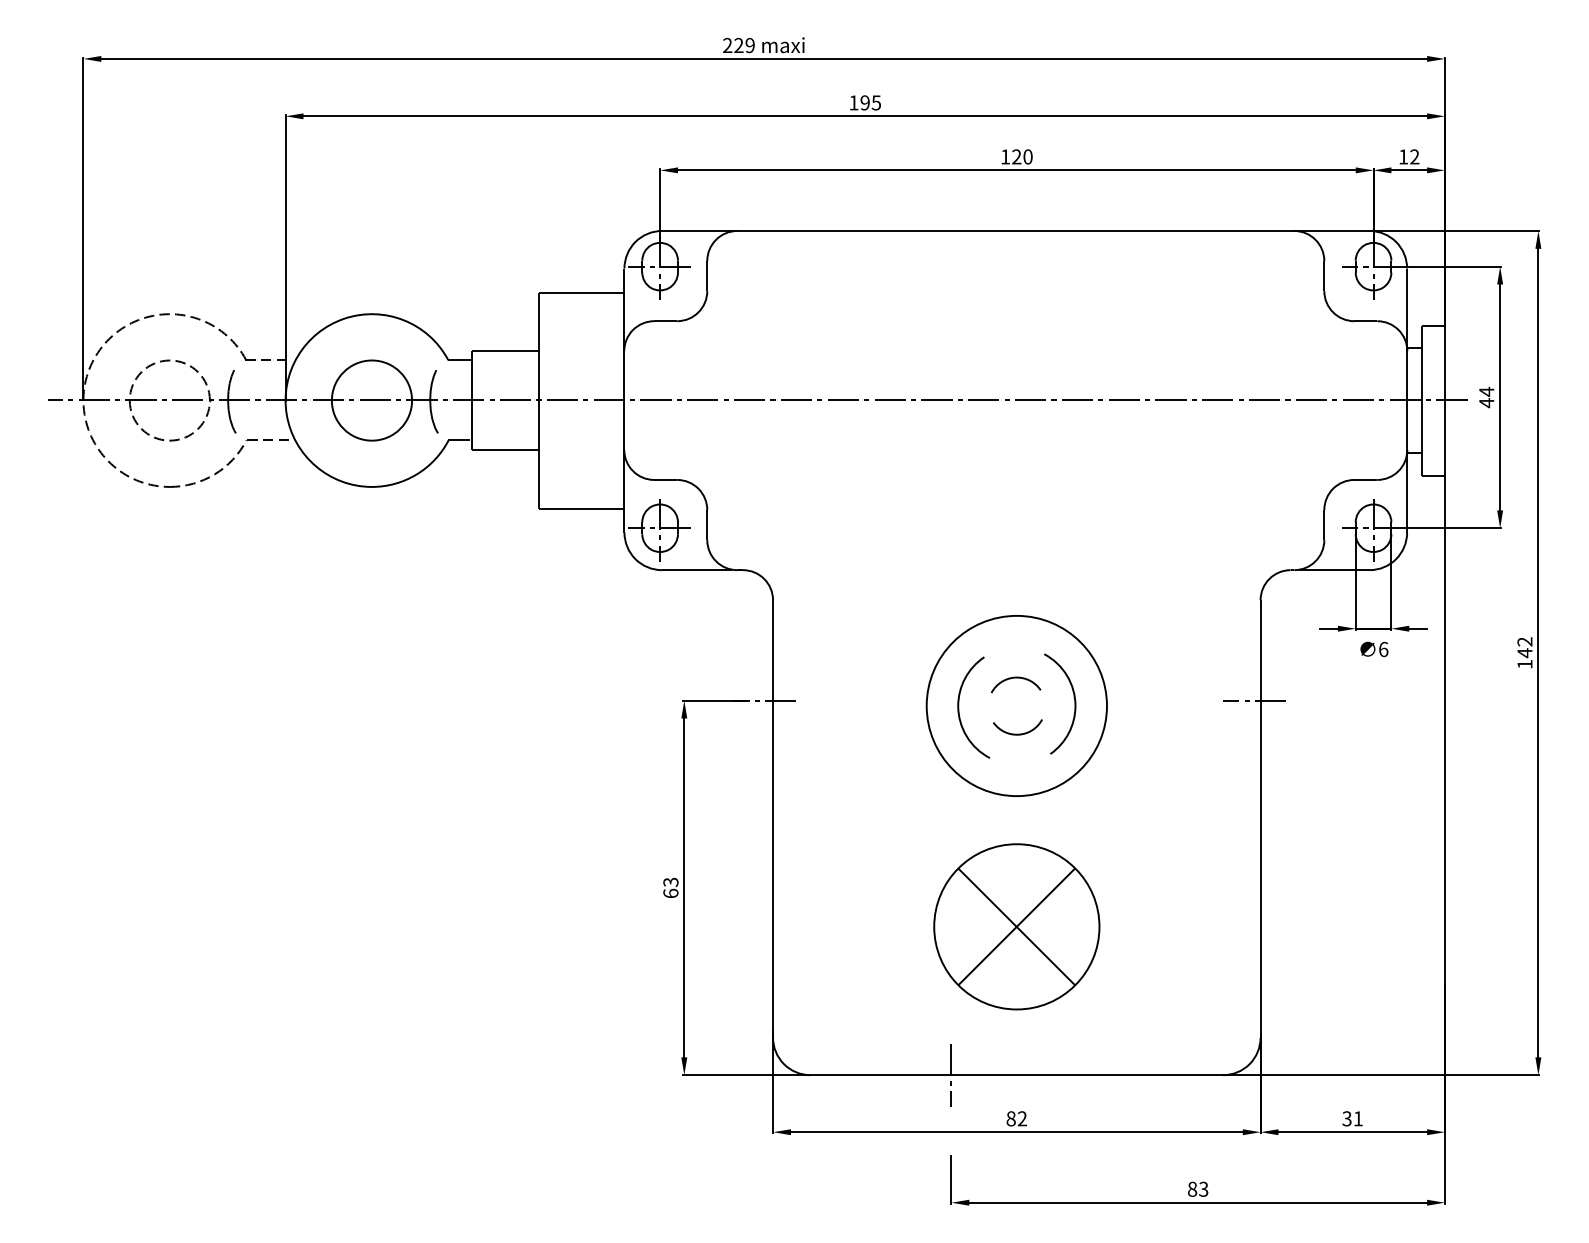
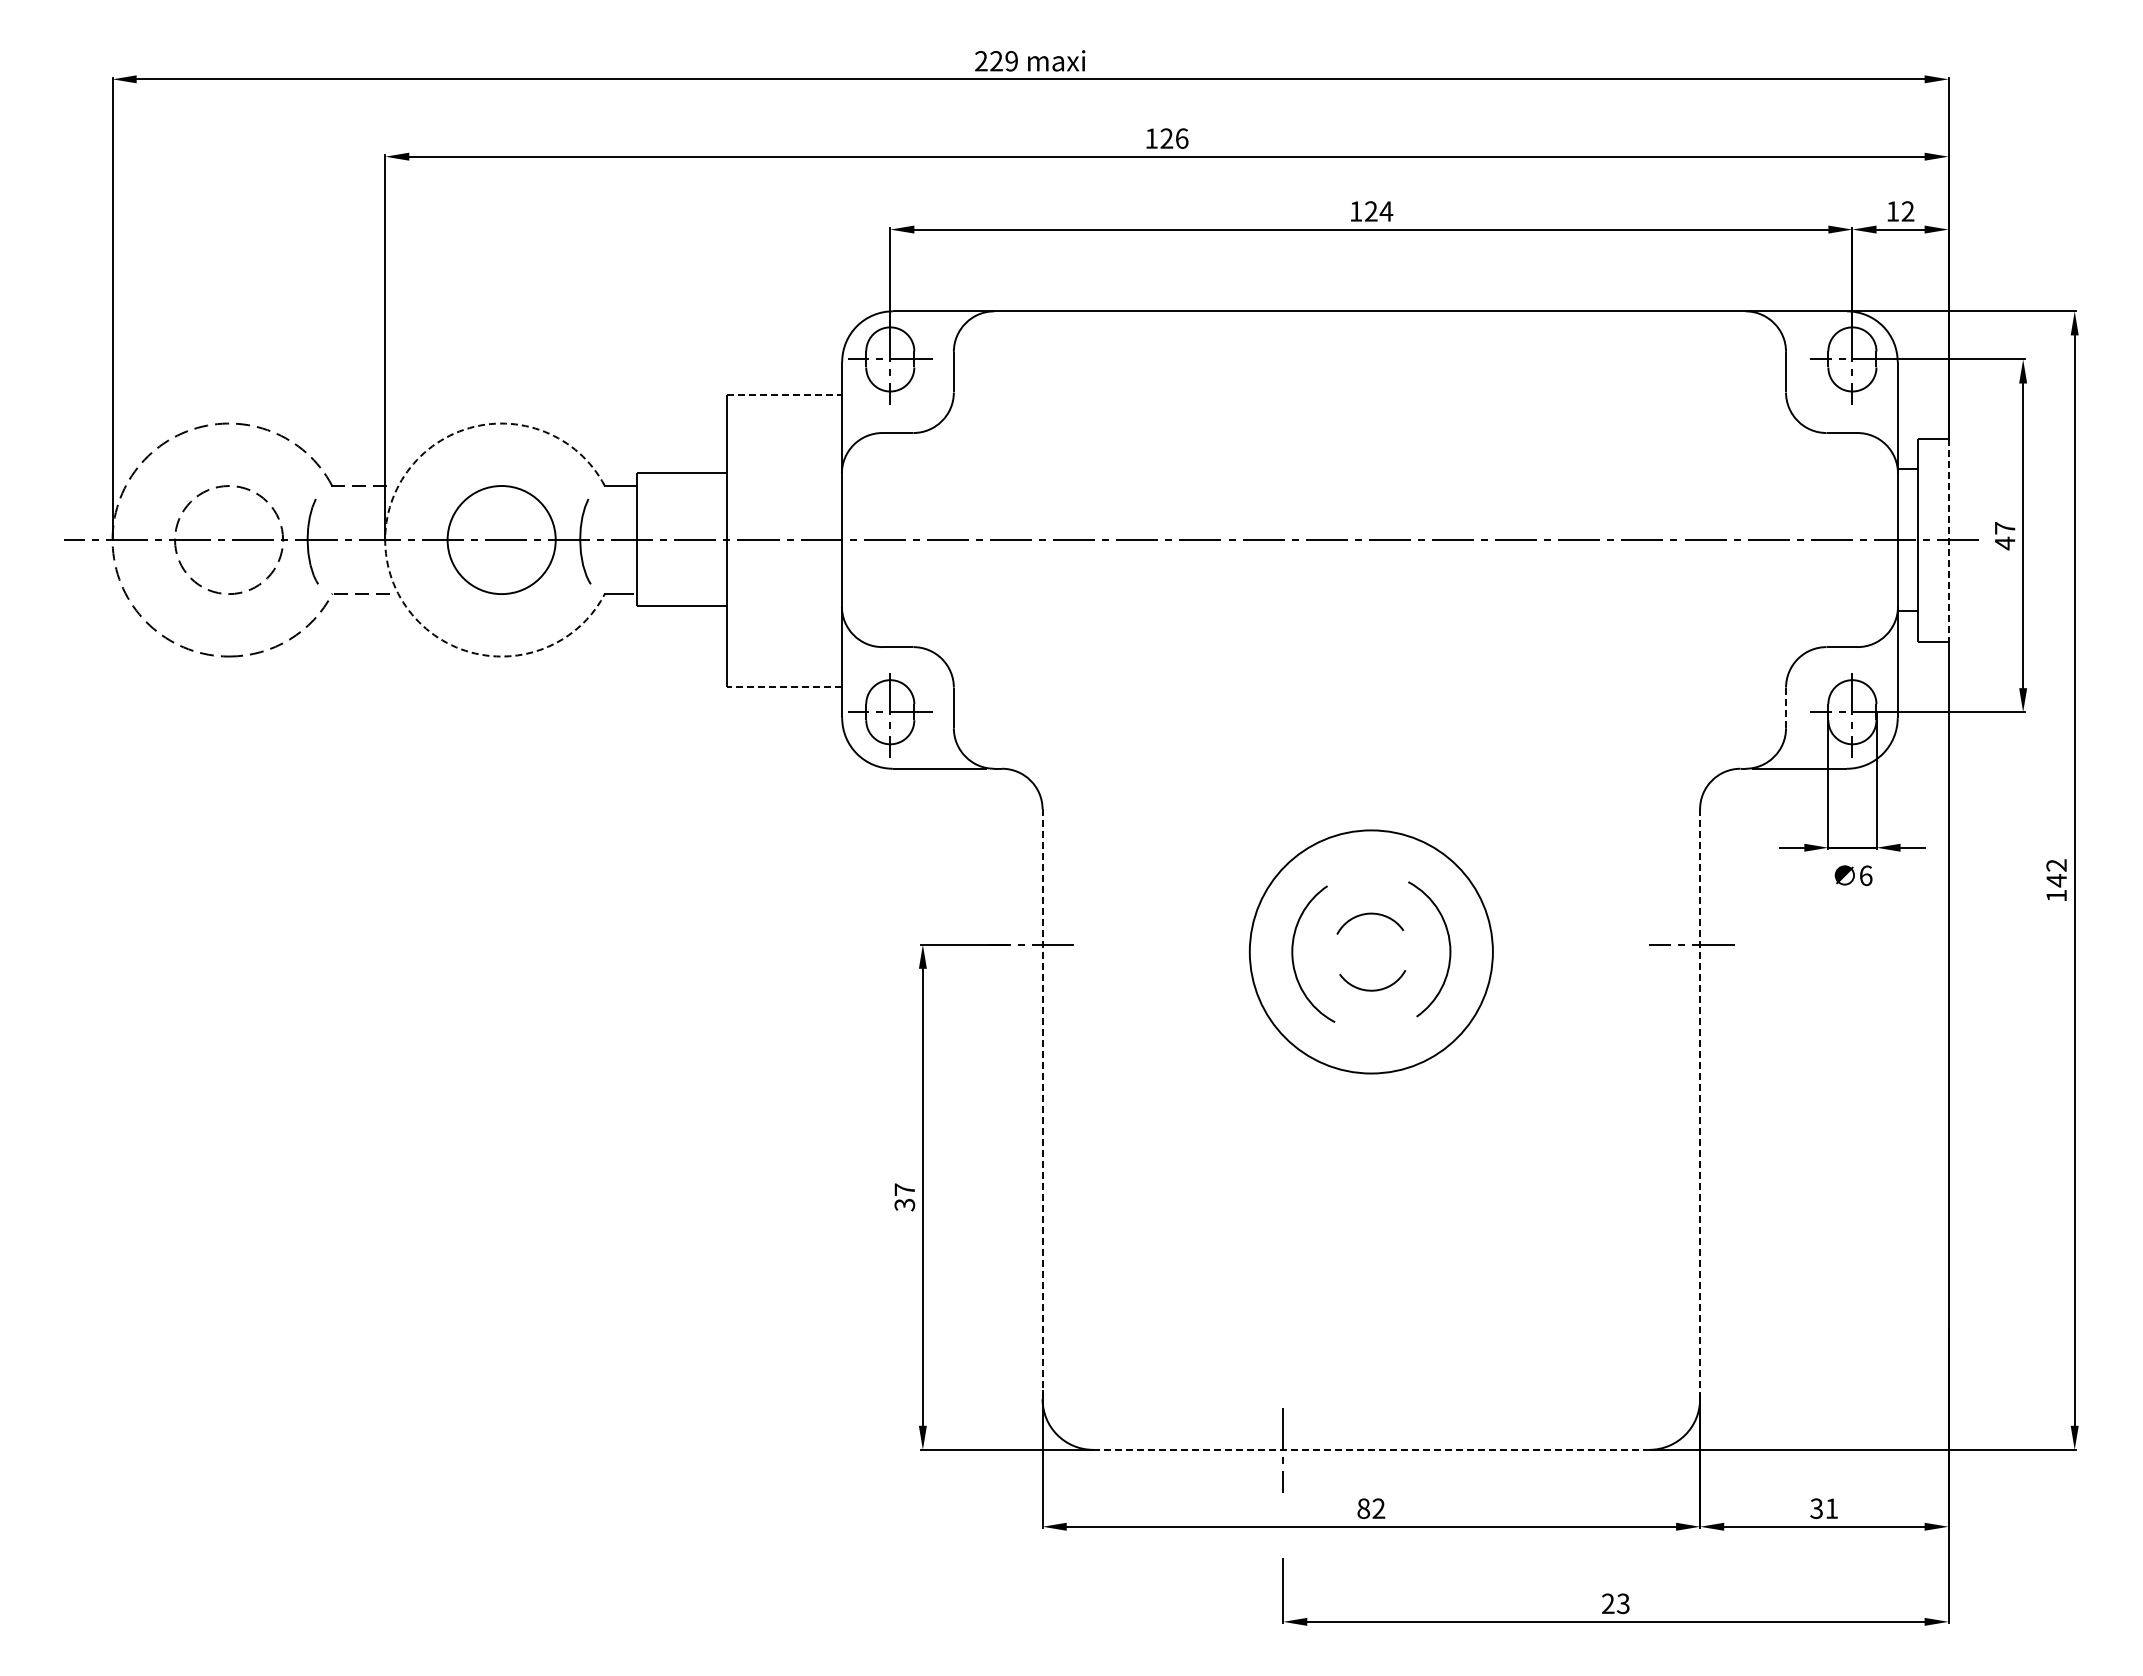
text: (870, 102) -> (1174, 138), 195 -> 126
text: (1028, 156) -> (1386, 211), 120 -> 124
line: (581, 293) -> (784, 395), solid -> dashed
text: (1487, 392) -> (2005, 528), 44 -> 47
line: (285, 397) -> (385, 536), solid -> dashed
line: (1444, 400) -> (1948, 540), solid -> dashed
line: (581, 509) -> (784, 686), solid -> dashed
line: (1324, 524) -> (1786, 707), solid -> dashed
line: (772, 819) -> (1042, 1104), solid -> dashed
line: (1260, 819) -> (1700, 1104), solid -> dashed
text: (670, 888) -> (904, 1197), 63 -> 37
part: (1016, 926) -> (1371, 1249), removed
line: (1016, 1074) -> (1371, 1449), solid -> dashed
text: (1192, 1189) -> (1608, 1603), 83 -> 23

